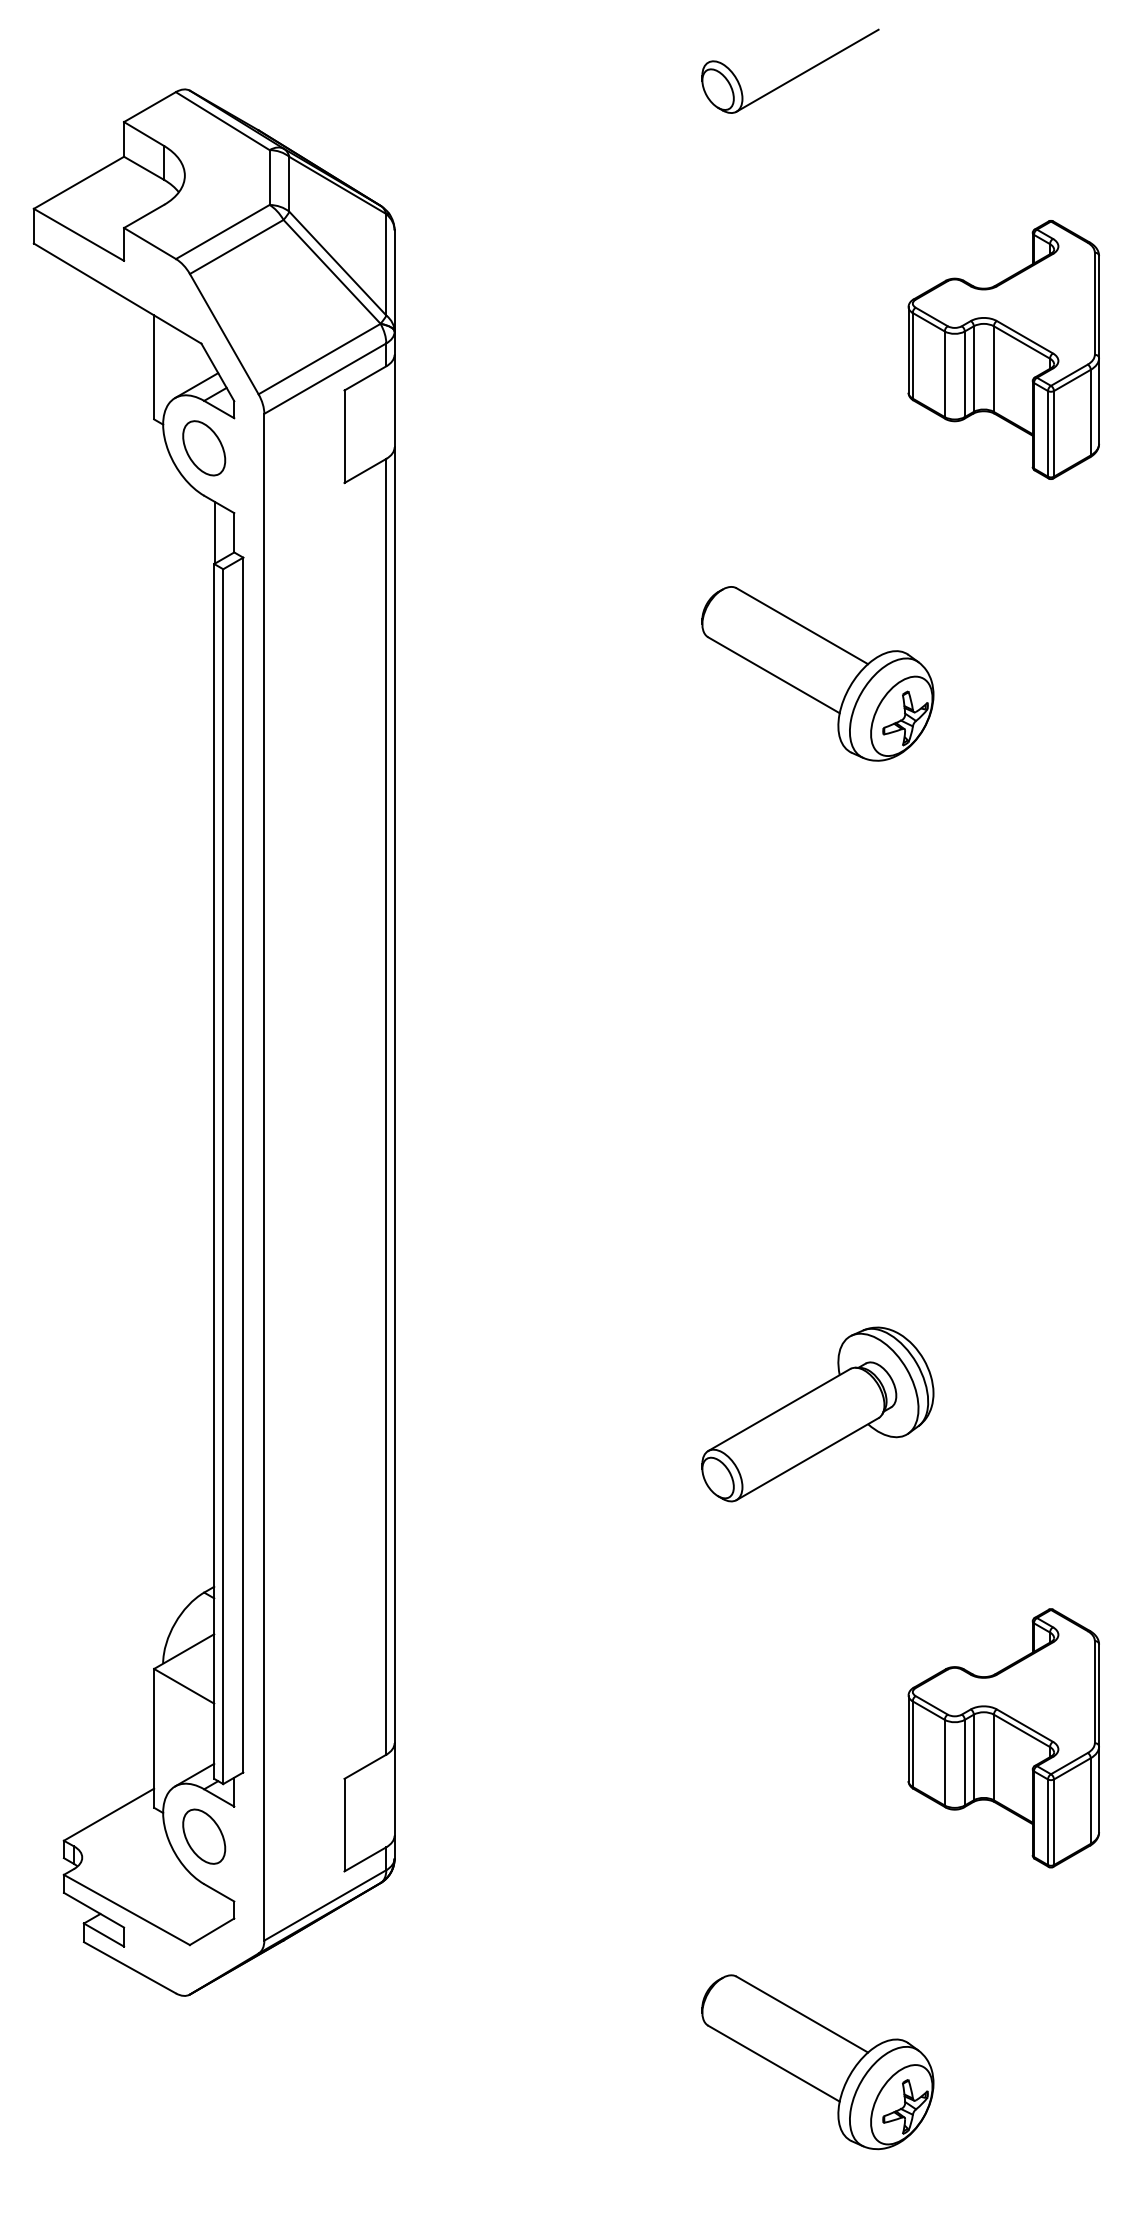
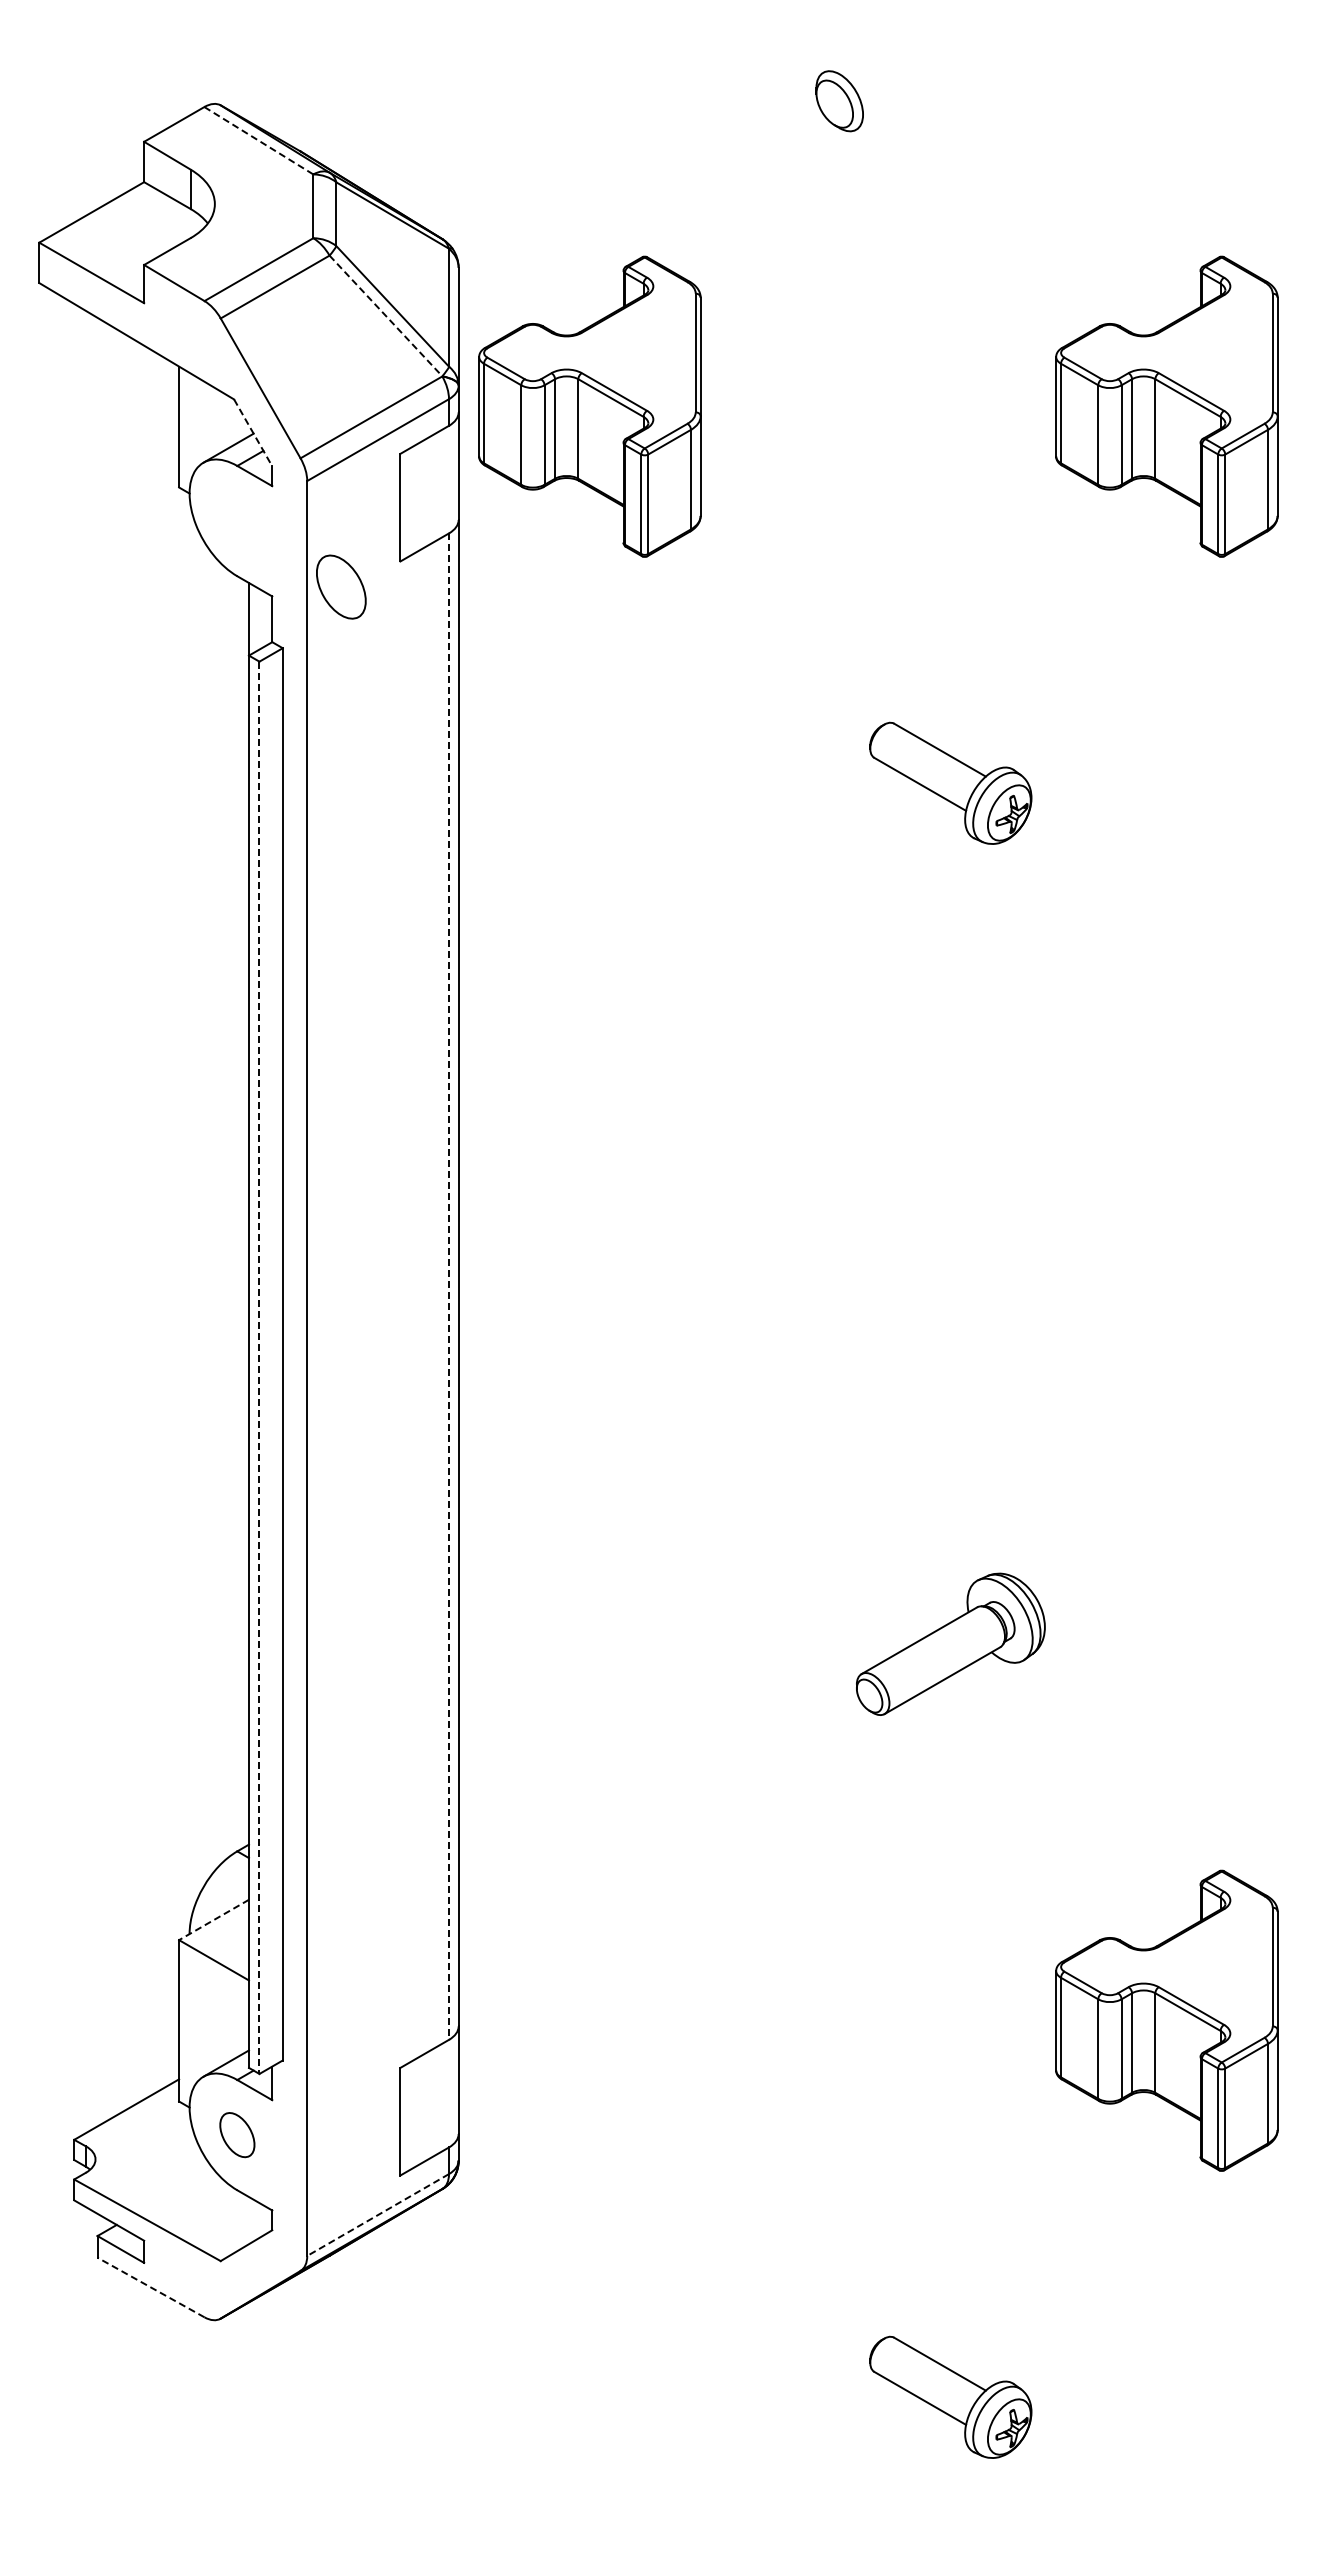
line: (807, 70) -> (938, 81), removed
line: (223, 121) -> (259, 141), solid -> dashed
line: (331, 271) -> (385, 315), solid -> dashed
part: (507, 349) -> (589, 406), added
line: (218, 372) -> (253, 432), solid -> dashed
part: (204, 447) -> (341, 586), moved
part: (817, 674) -> (950, 783), size x0.6
line: (386, 1107) -> (449, 1287), solid -> dashed
line: (223, 1177) -> (259, 1368), solid -> dashed
part: (817, 1414) -> (950, 1644), size x0.7
line: (183, 1652) -> (213, 1920), solid -> dashed
part: (204, 1836) -> (237, 2134), size x0.7
line: (325, 1905) -> (378, 2215), solid -> dashed
line: (129, 1967) -> (150, 2287), solid -> dashed
part: (817, 2062) -> (950, 2397), size x0.6

